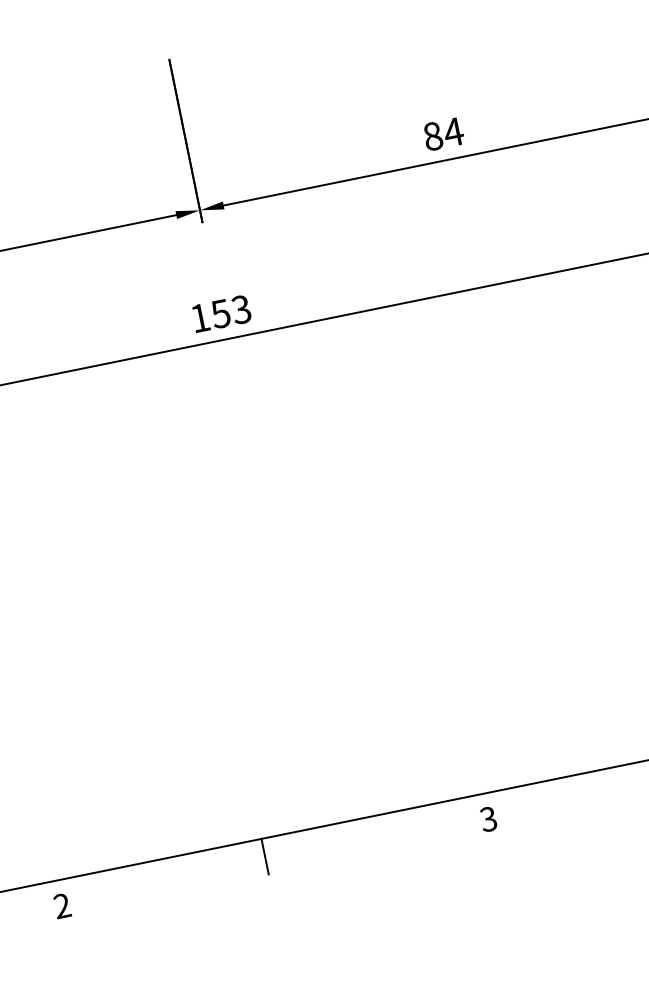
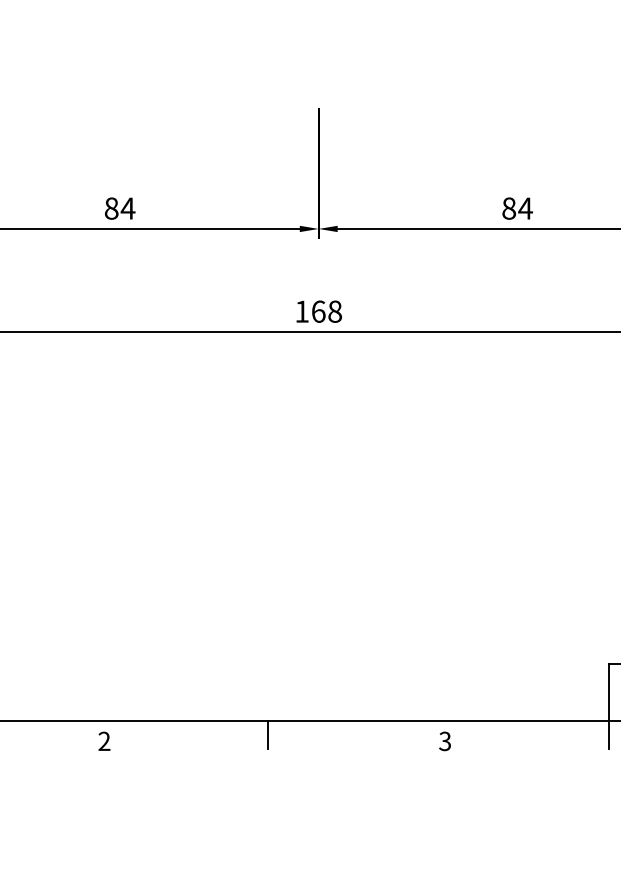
text: (230, 311) -> (326, 311), 153 -> 168

